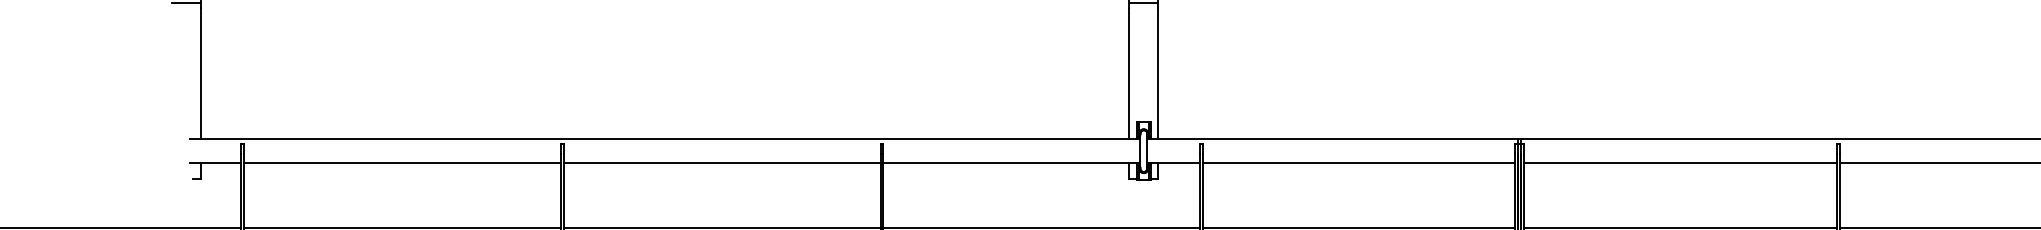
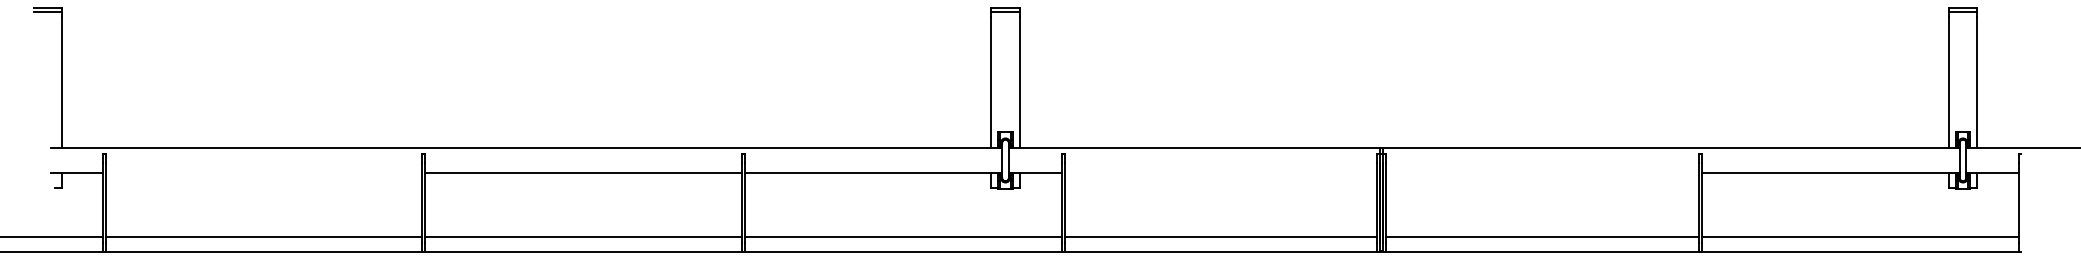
line: (401, 163) -> (263, 172), removed
line: (1358, 163) -> (1220, 172), removed
line: (1679, 163) -> (1541, 172), removed

